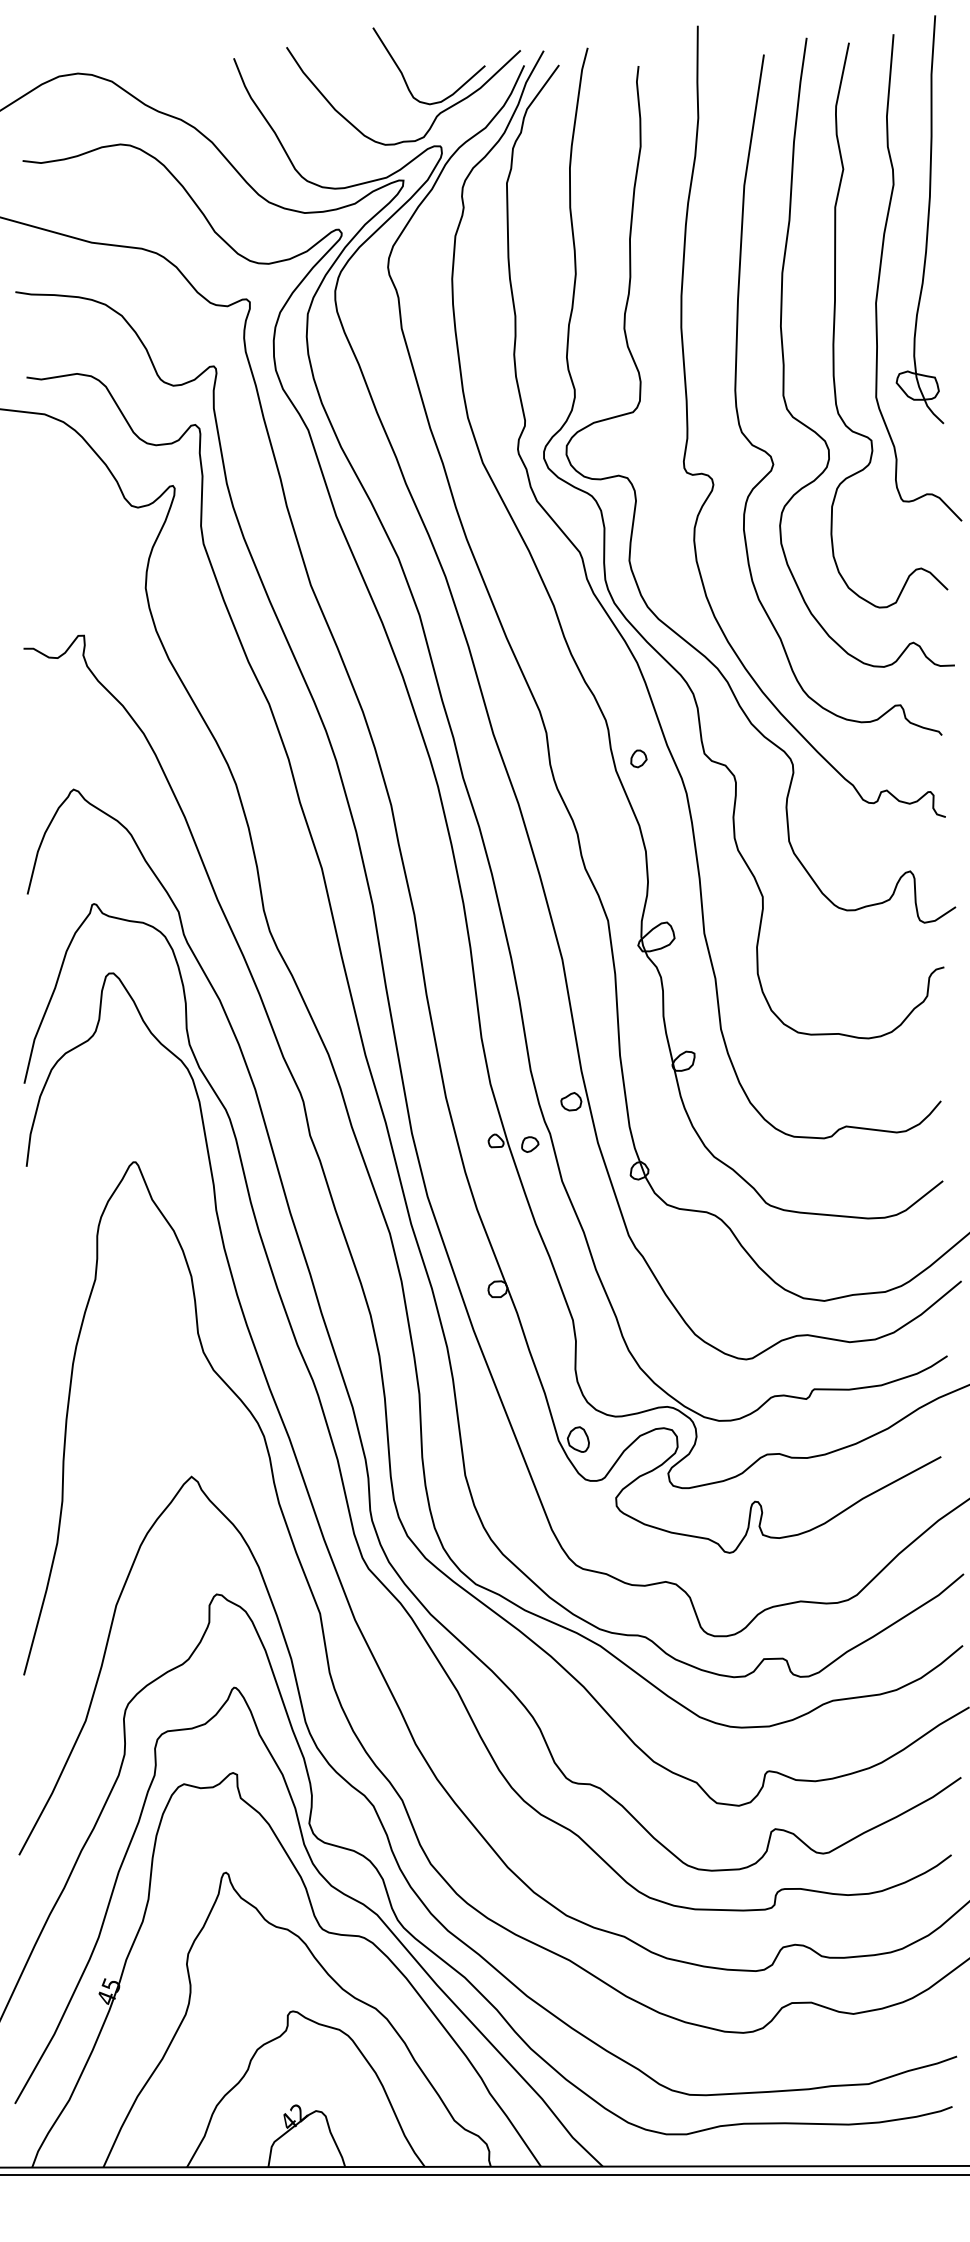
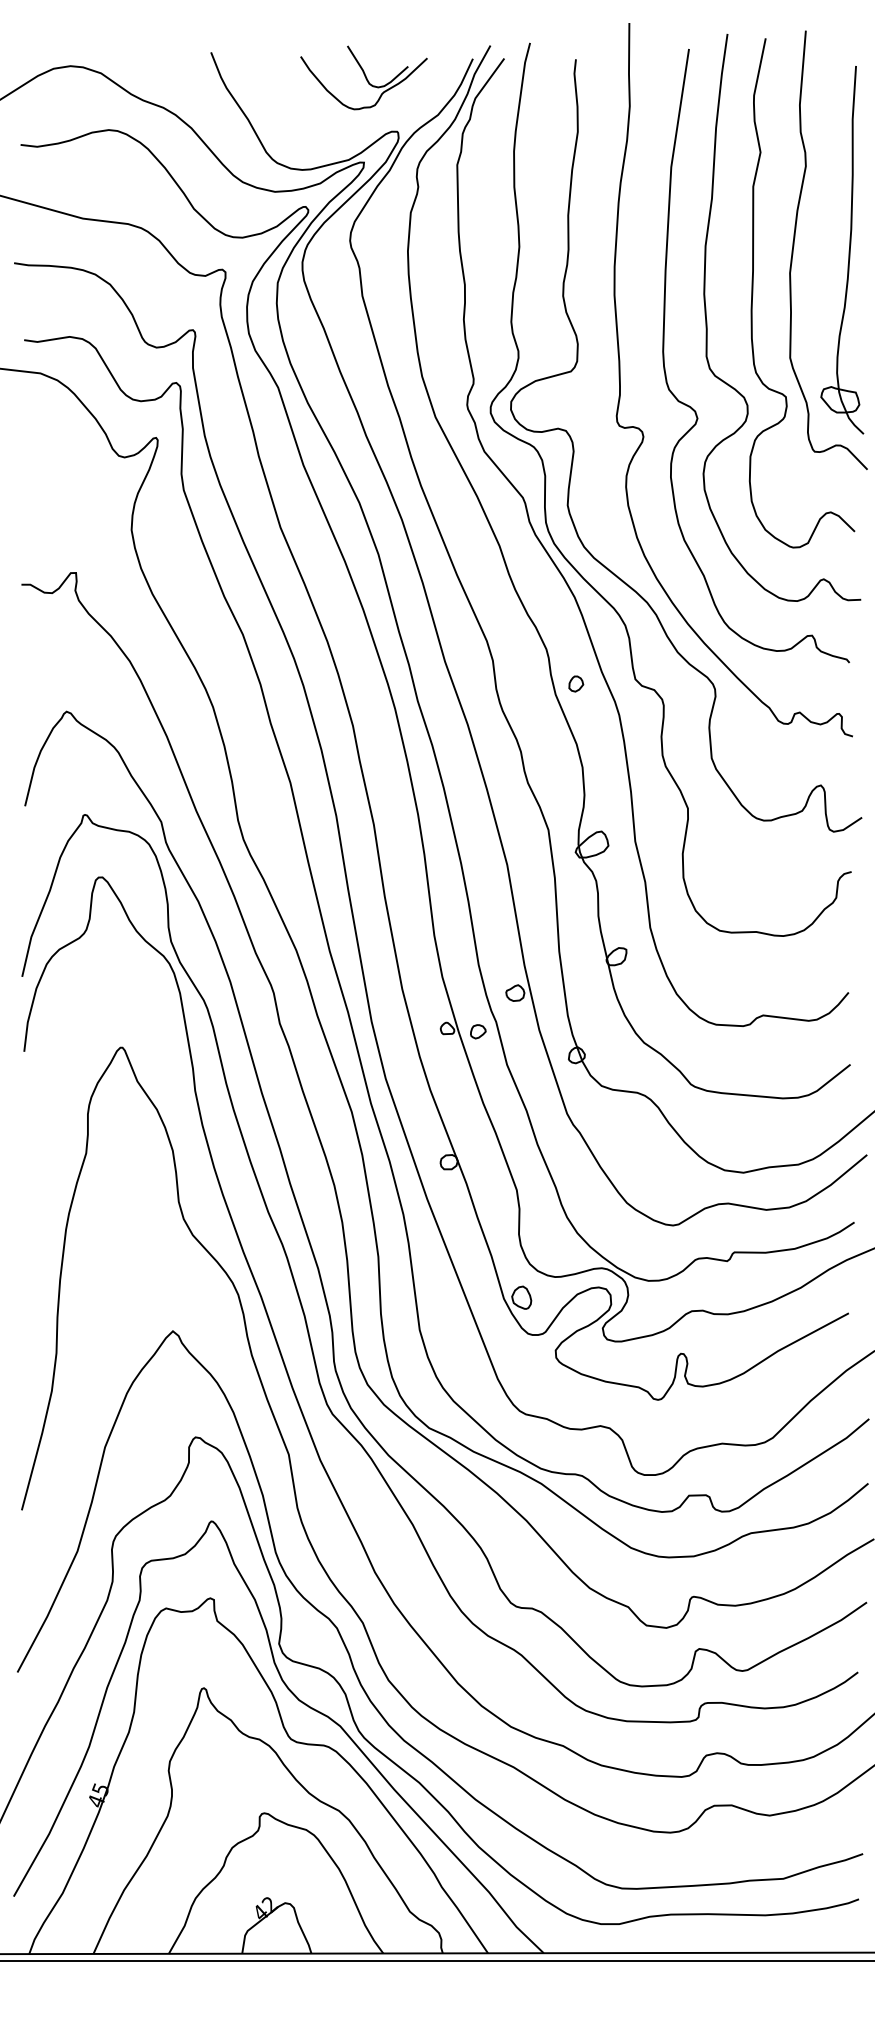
part: (403, 86) -> (364, 77), size x0.6
part: (927, 219) -> (849, 250), moved

